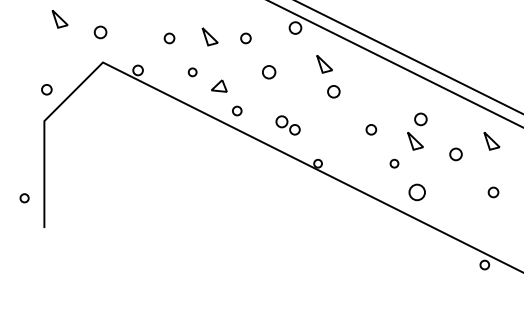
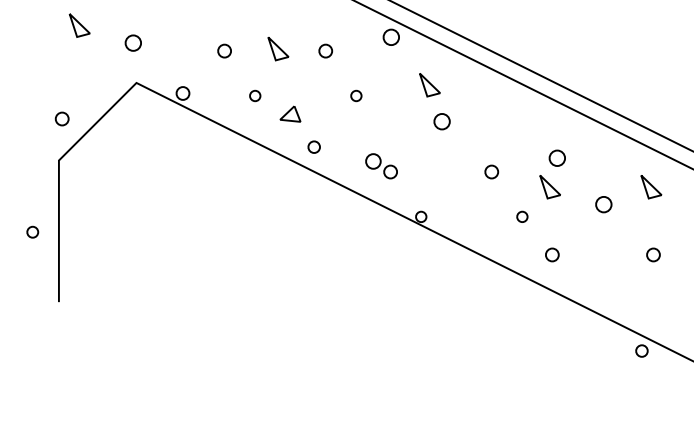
part: (268, 72) -> (355, 96), size x0.62
part: (416, 192) -> (551, 255), size x0.62
part: (24, 198) -> (32, 232), moved

